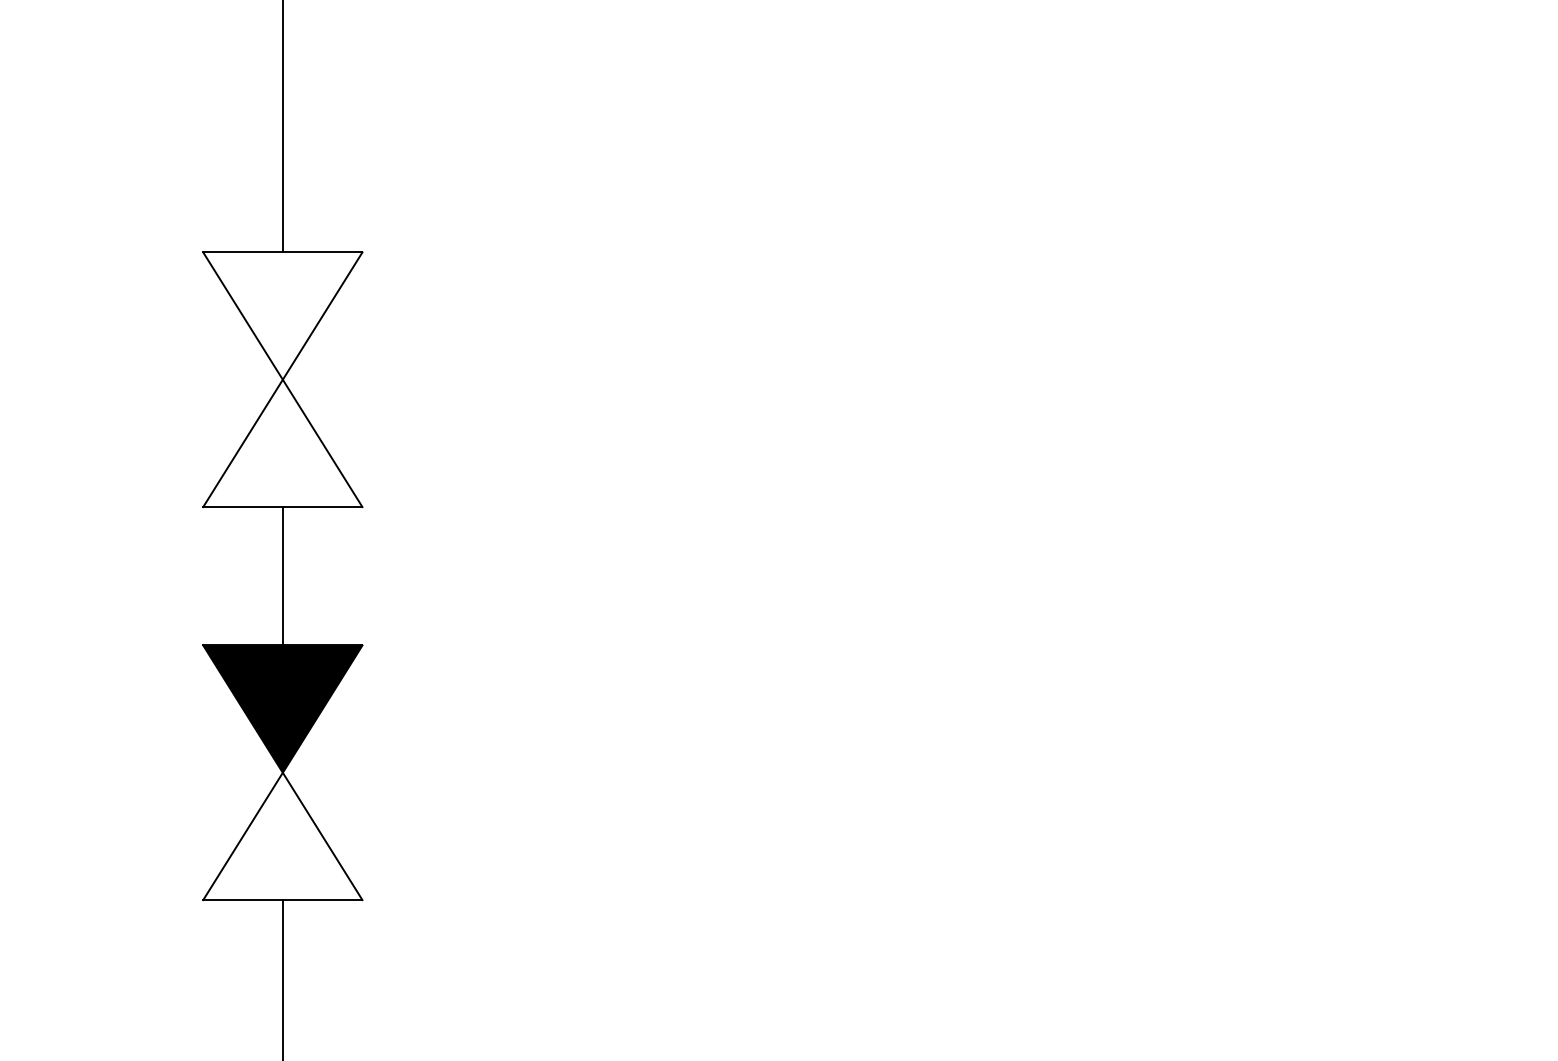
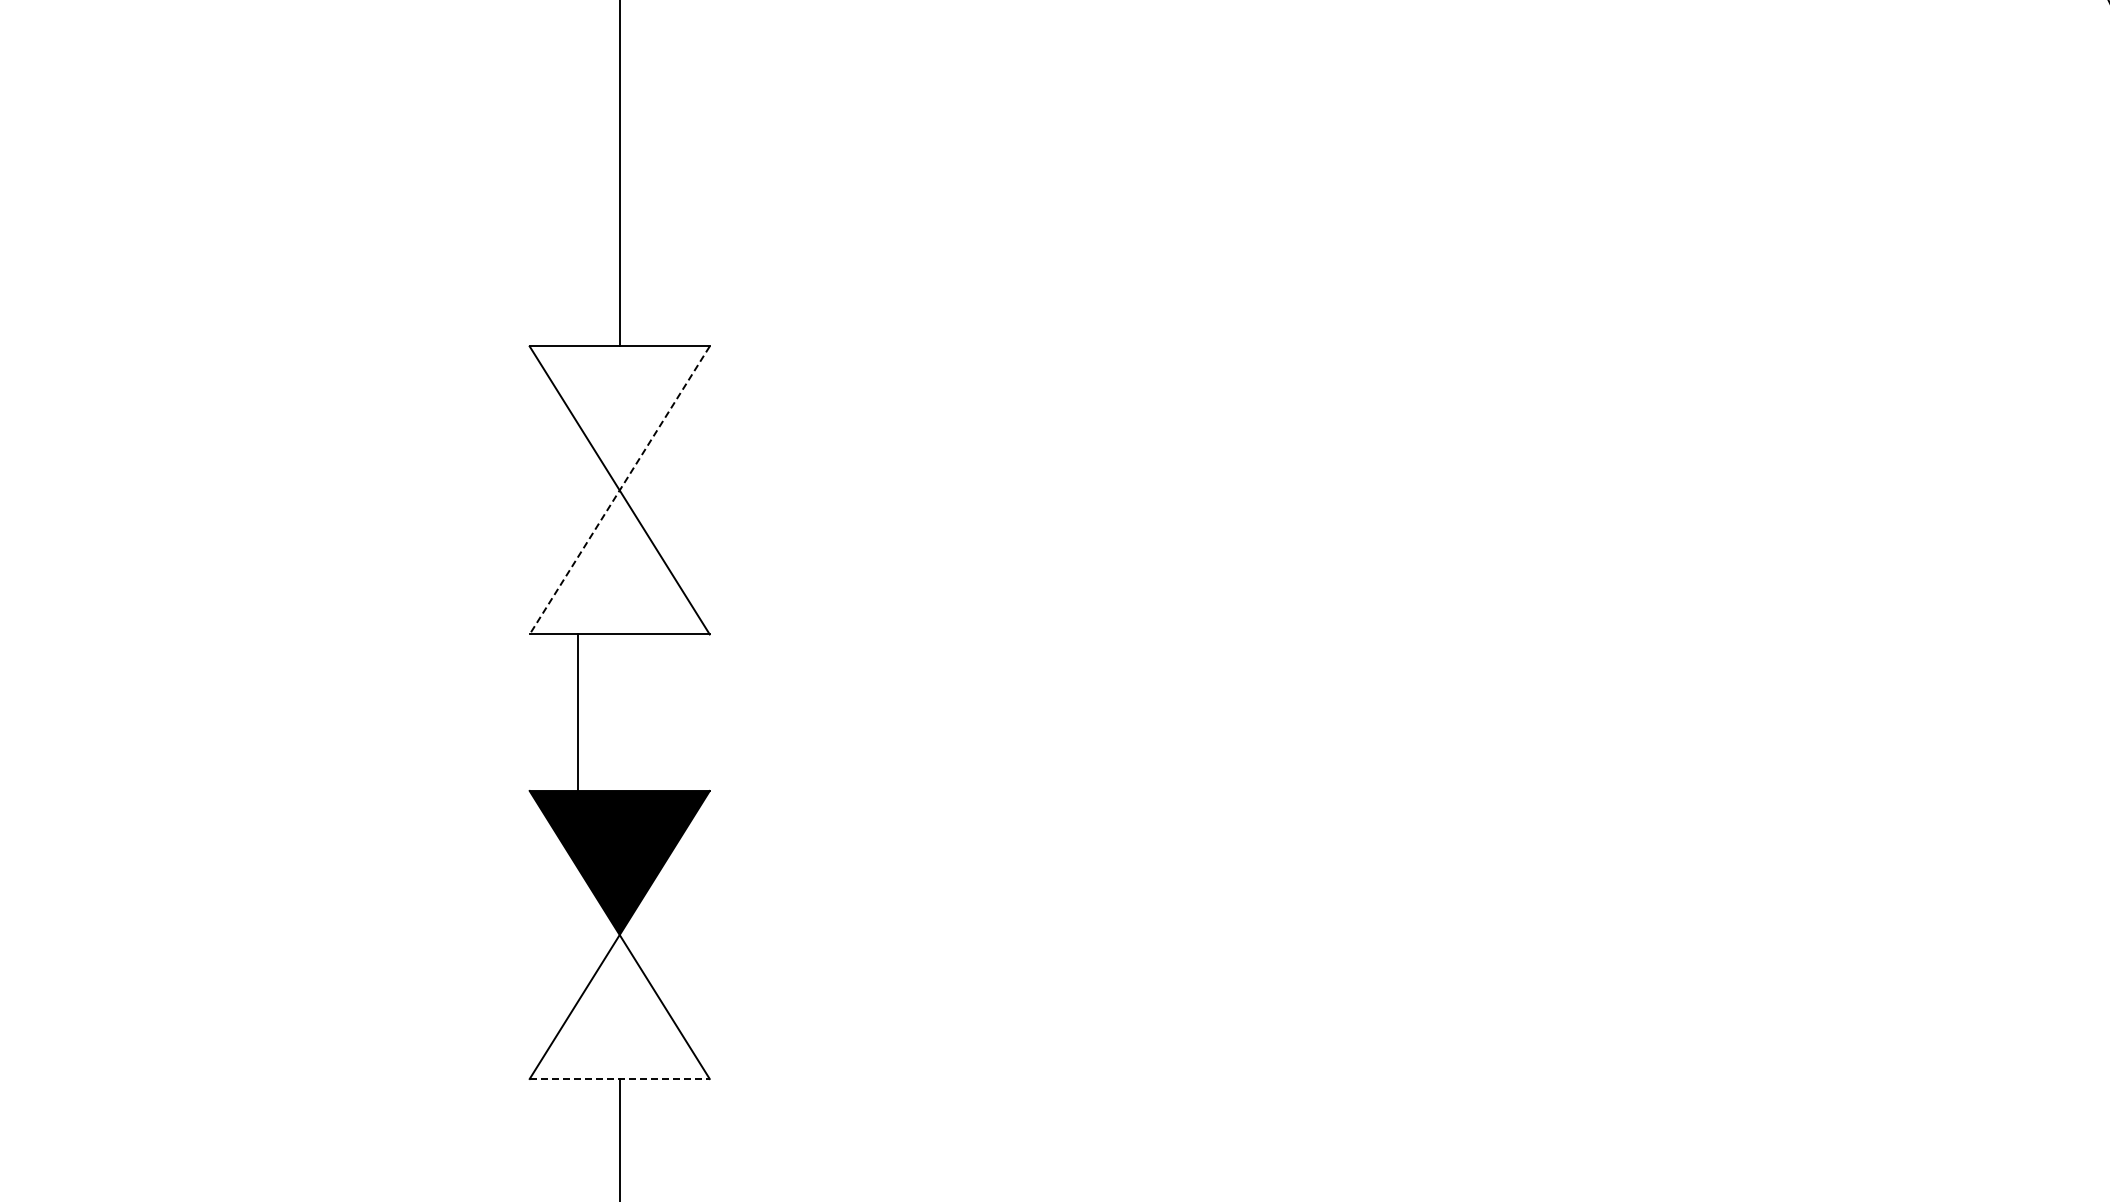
line: (282, 379) -> (619, 490), solid -> dashed
line: (282, 576) -> (577, 712), moved
line: (283, 899) -> (620, 1078), solid -> dashed

